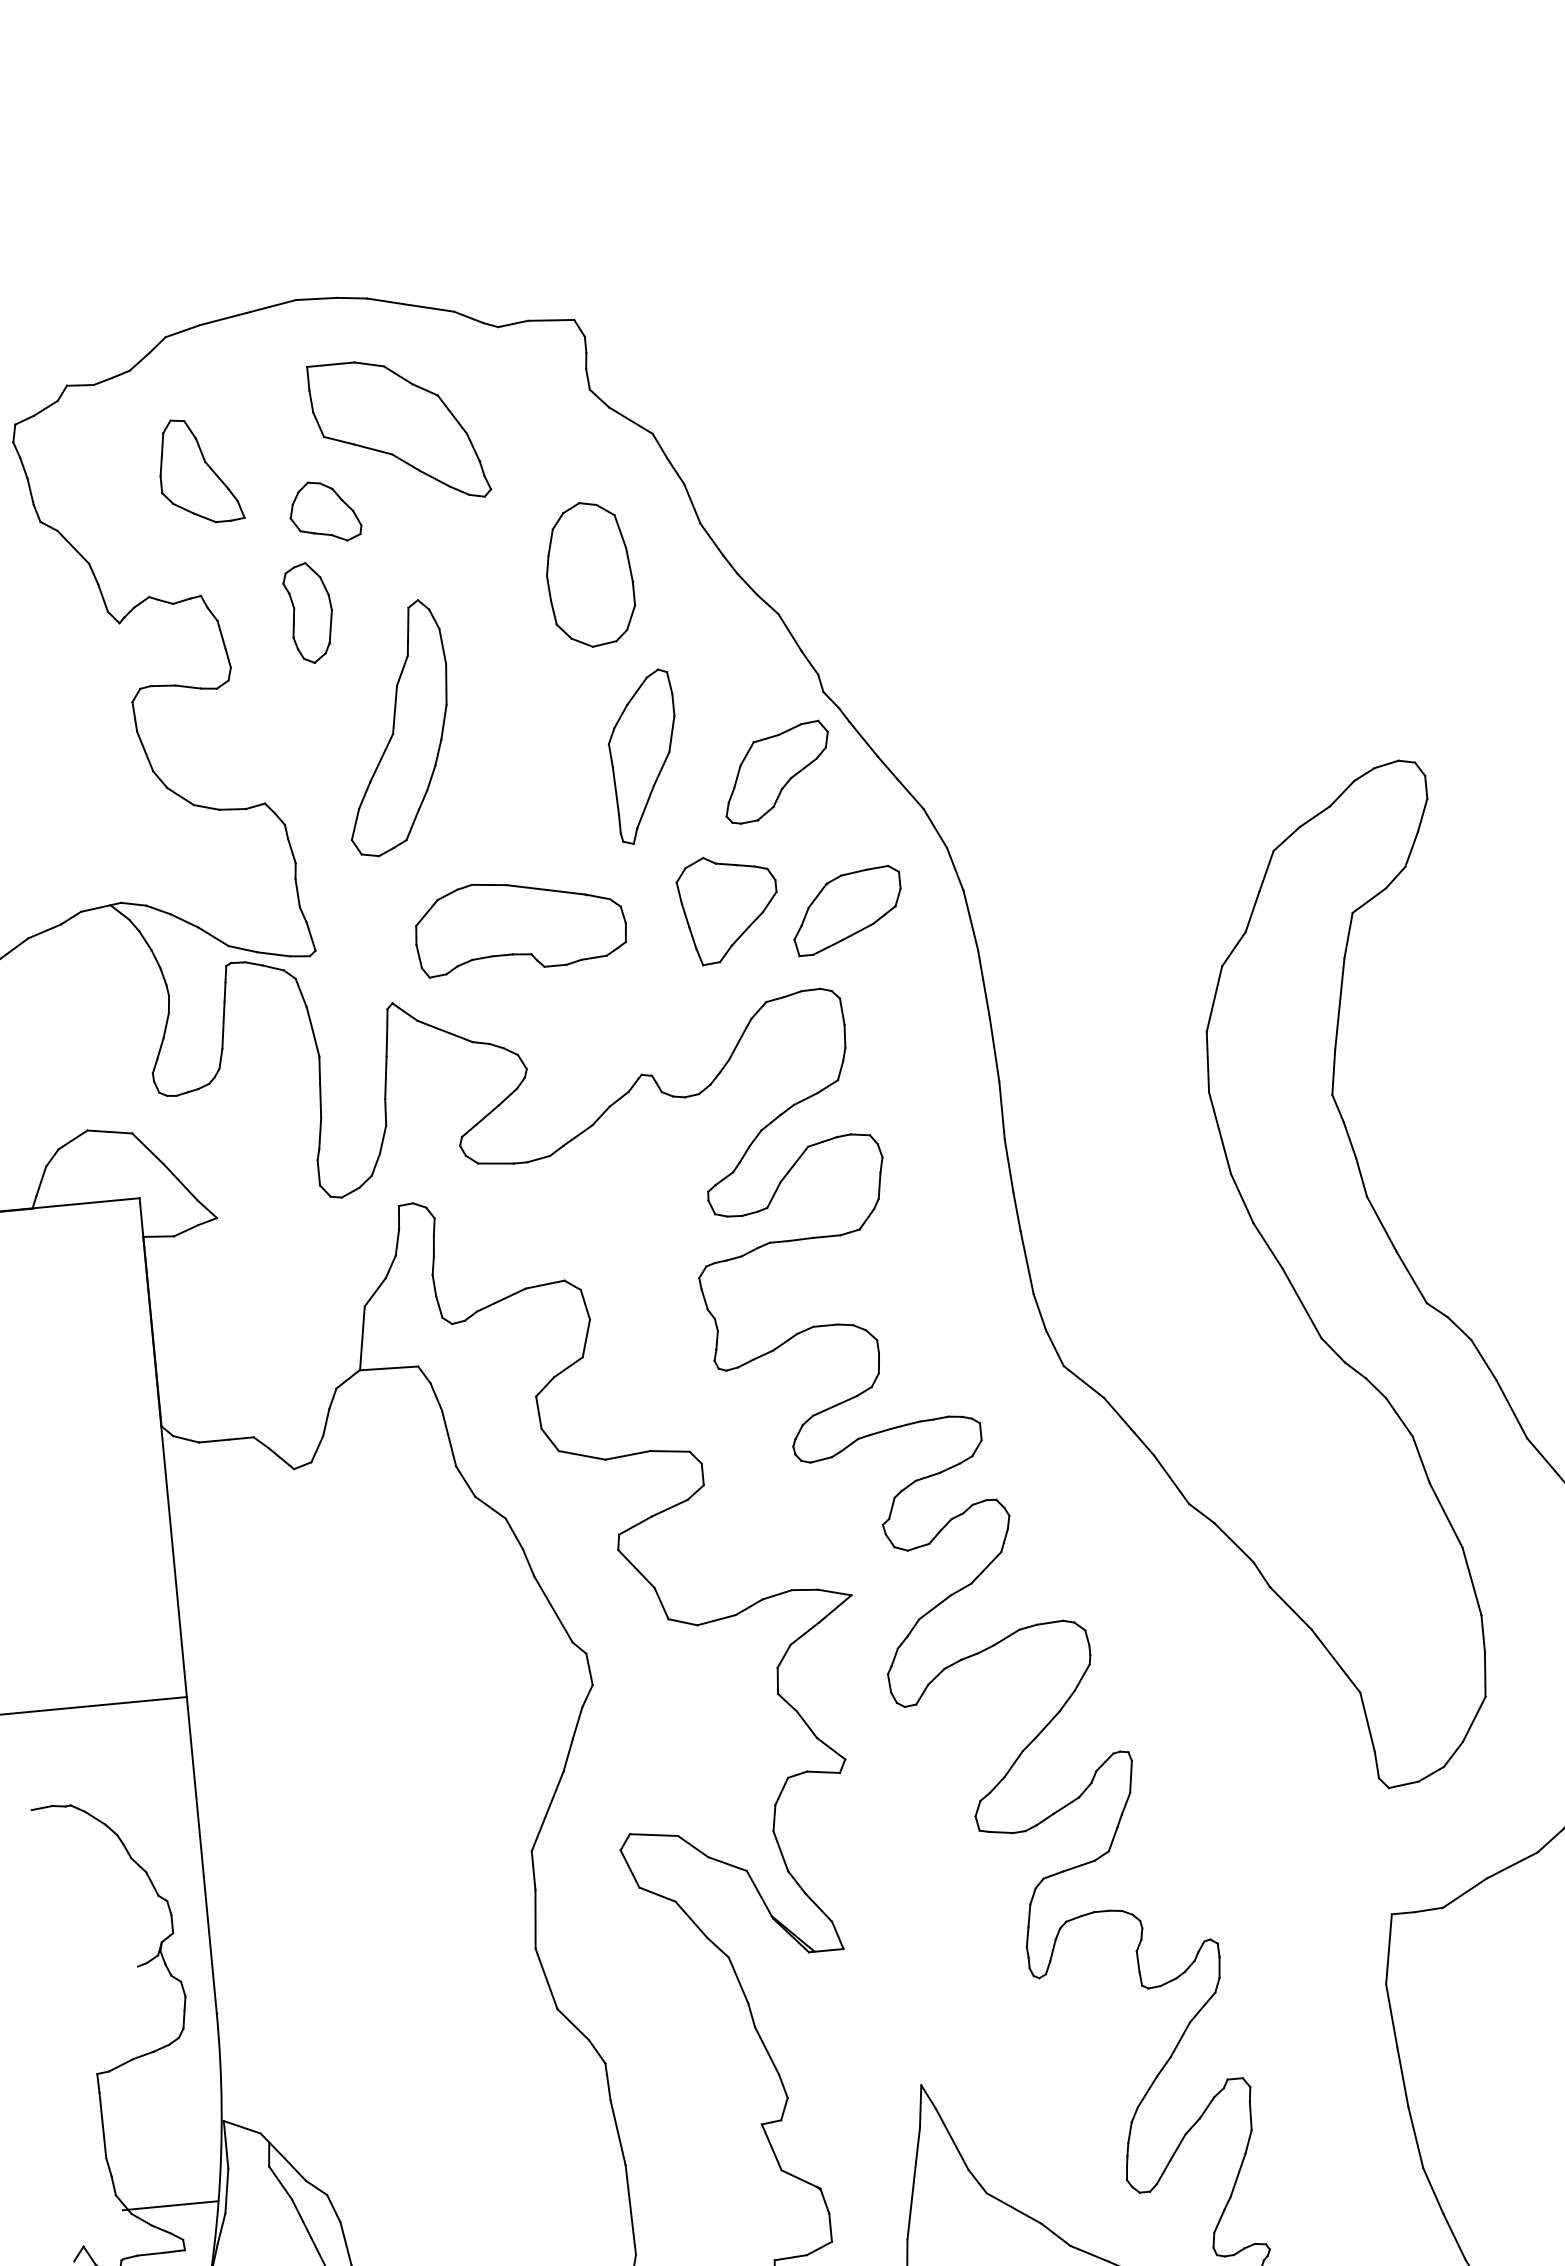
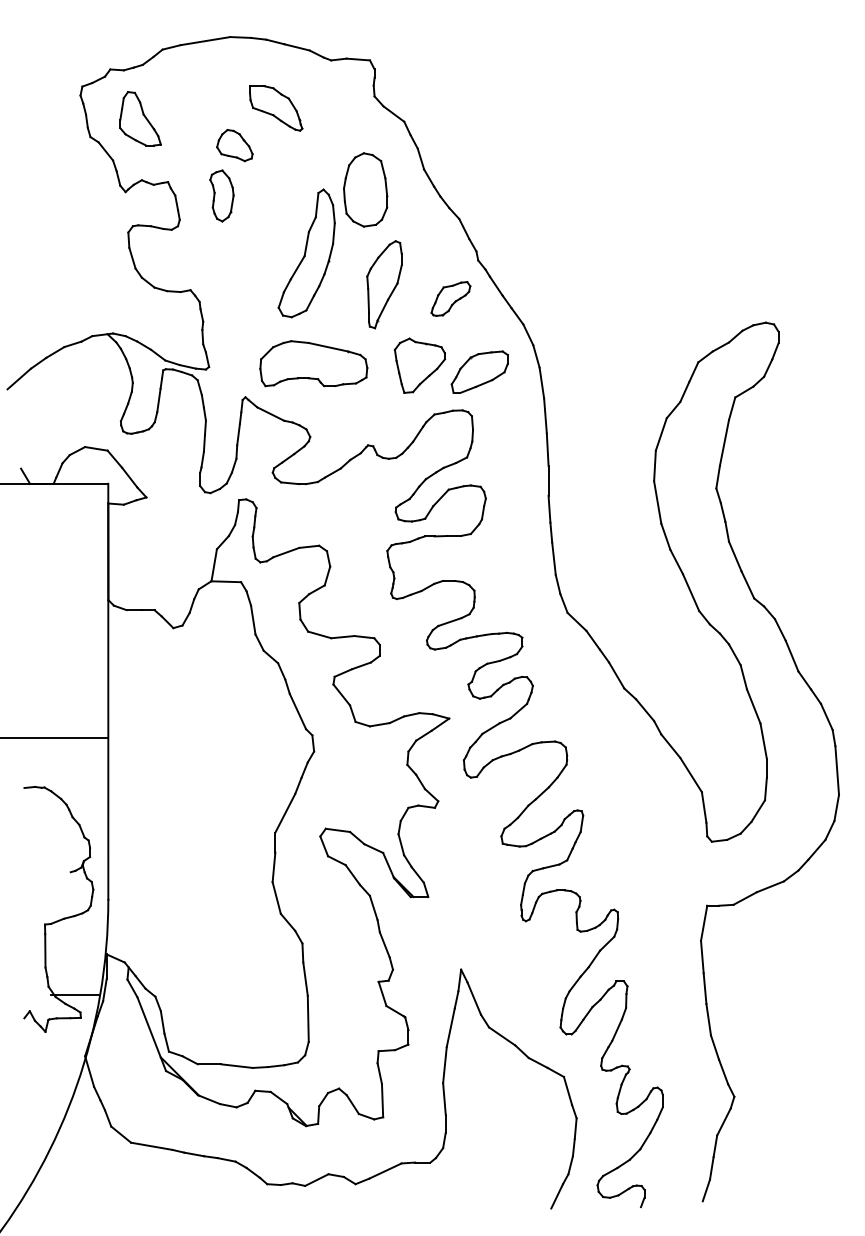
part: (397, 431) -> (275, 108), size x0.6
part: (199, 470) -> (140, 118), moved
part: (396, 728) -> (306, 253), moved
part: (776, 771) -> (450, 298), size x0.7

